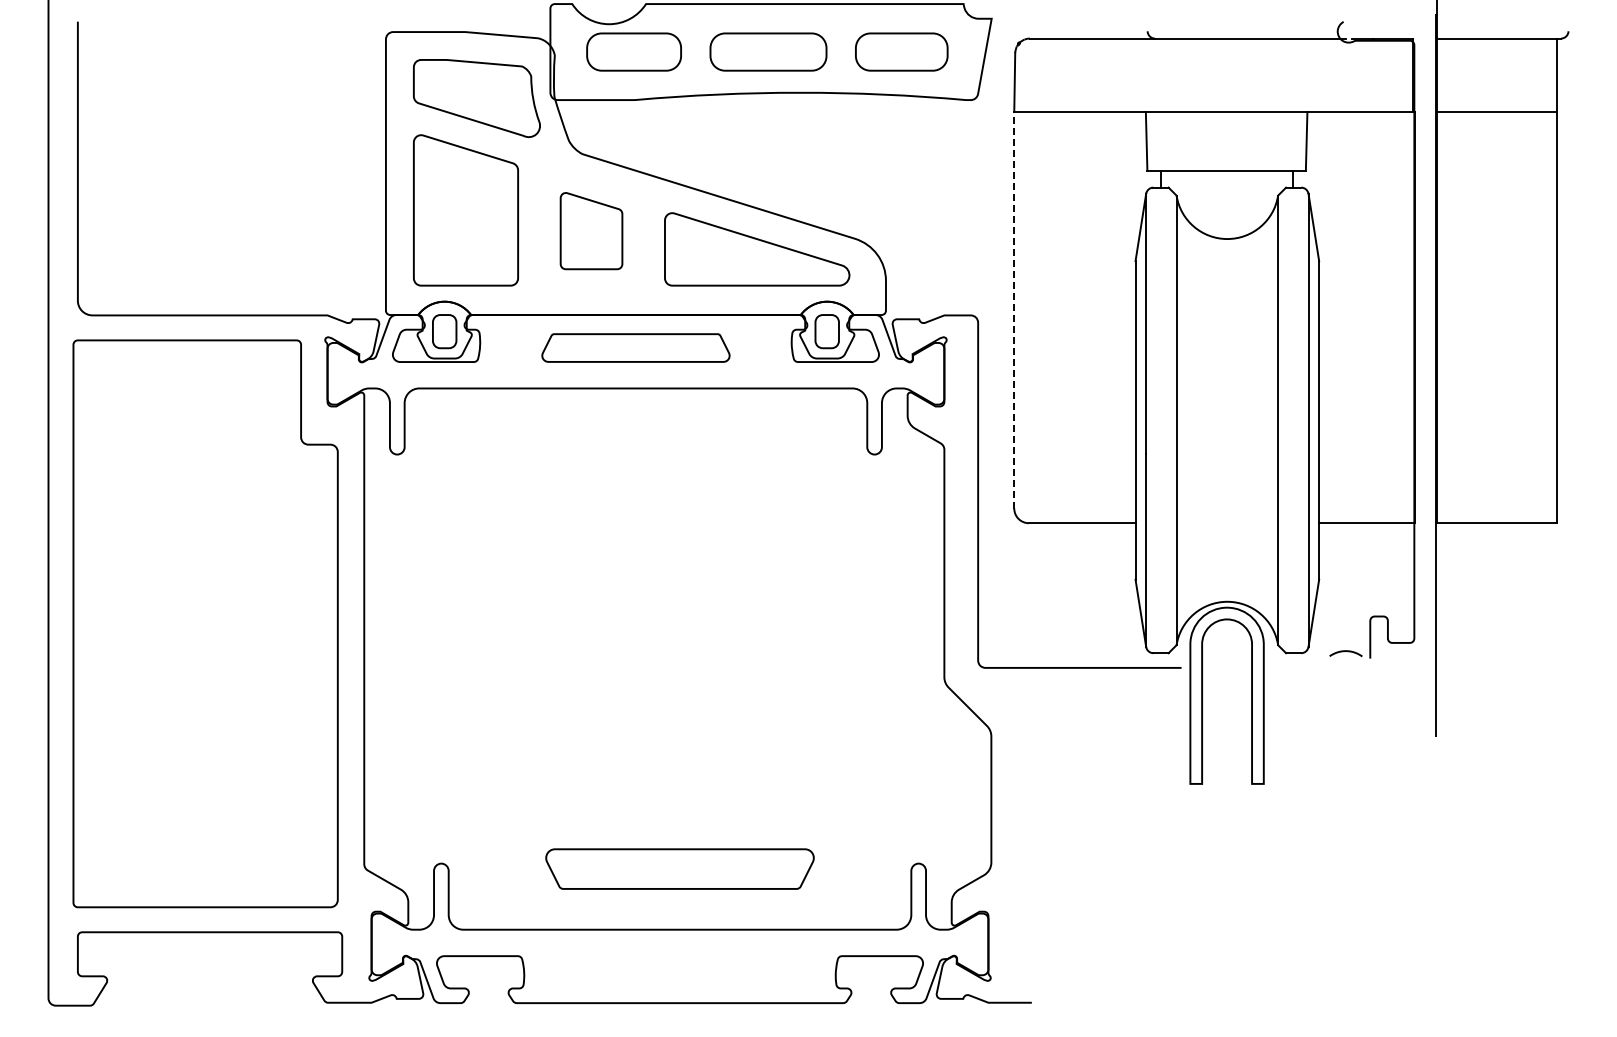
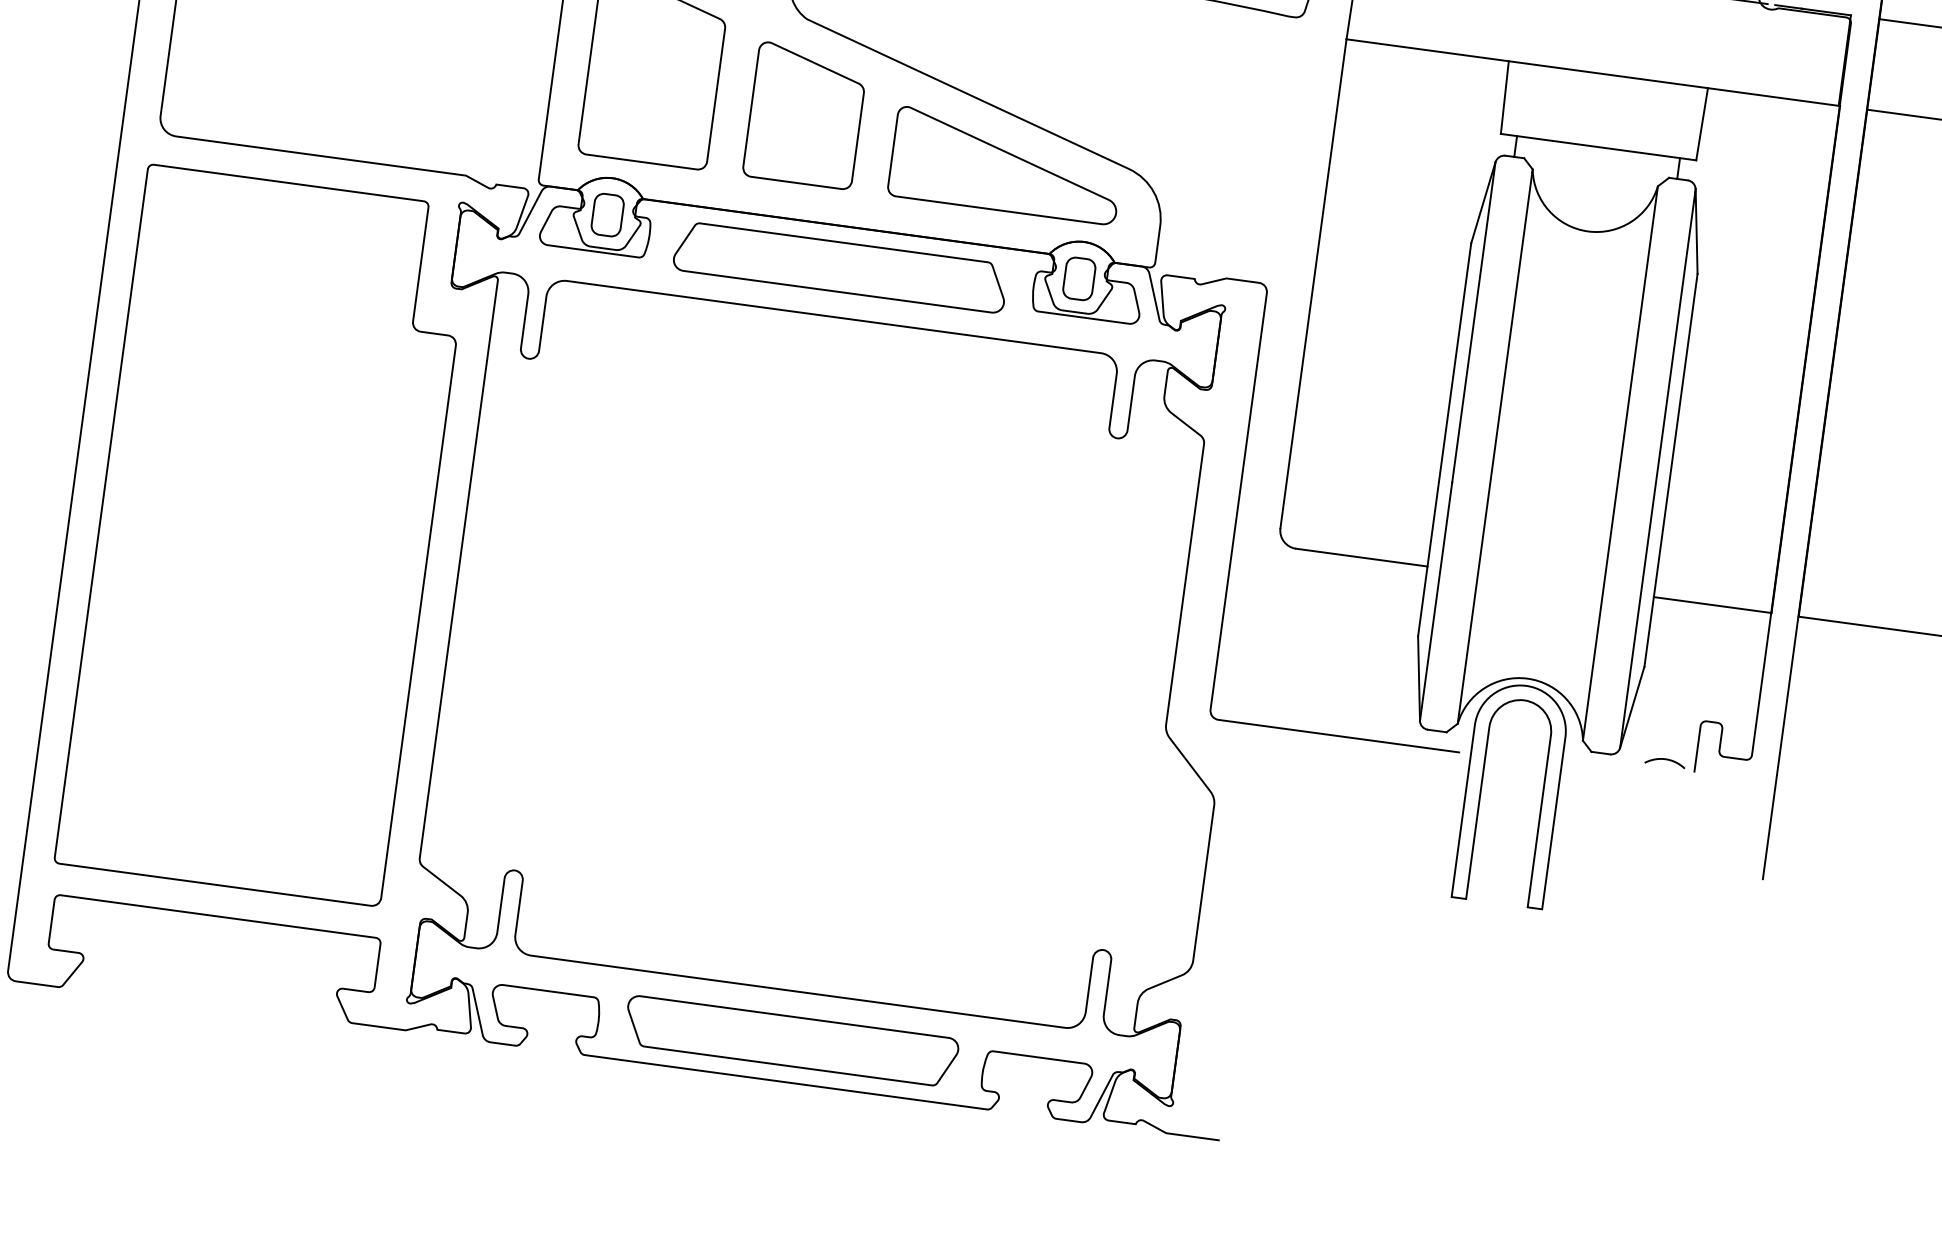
part: (591, 230) -> (805, 114), size x1.43
line: (1014, 309) -> (1313, 282), dashed -> solid
part: (635, 347) -> (840, 266), size x1.43
part: (679, 868) -> (790, 1040), moved

